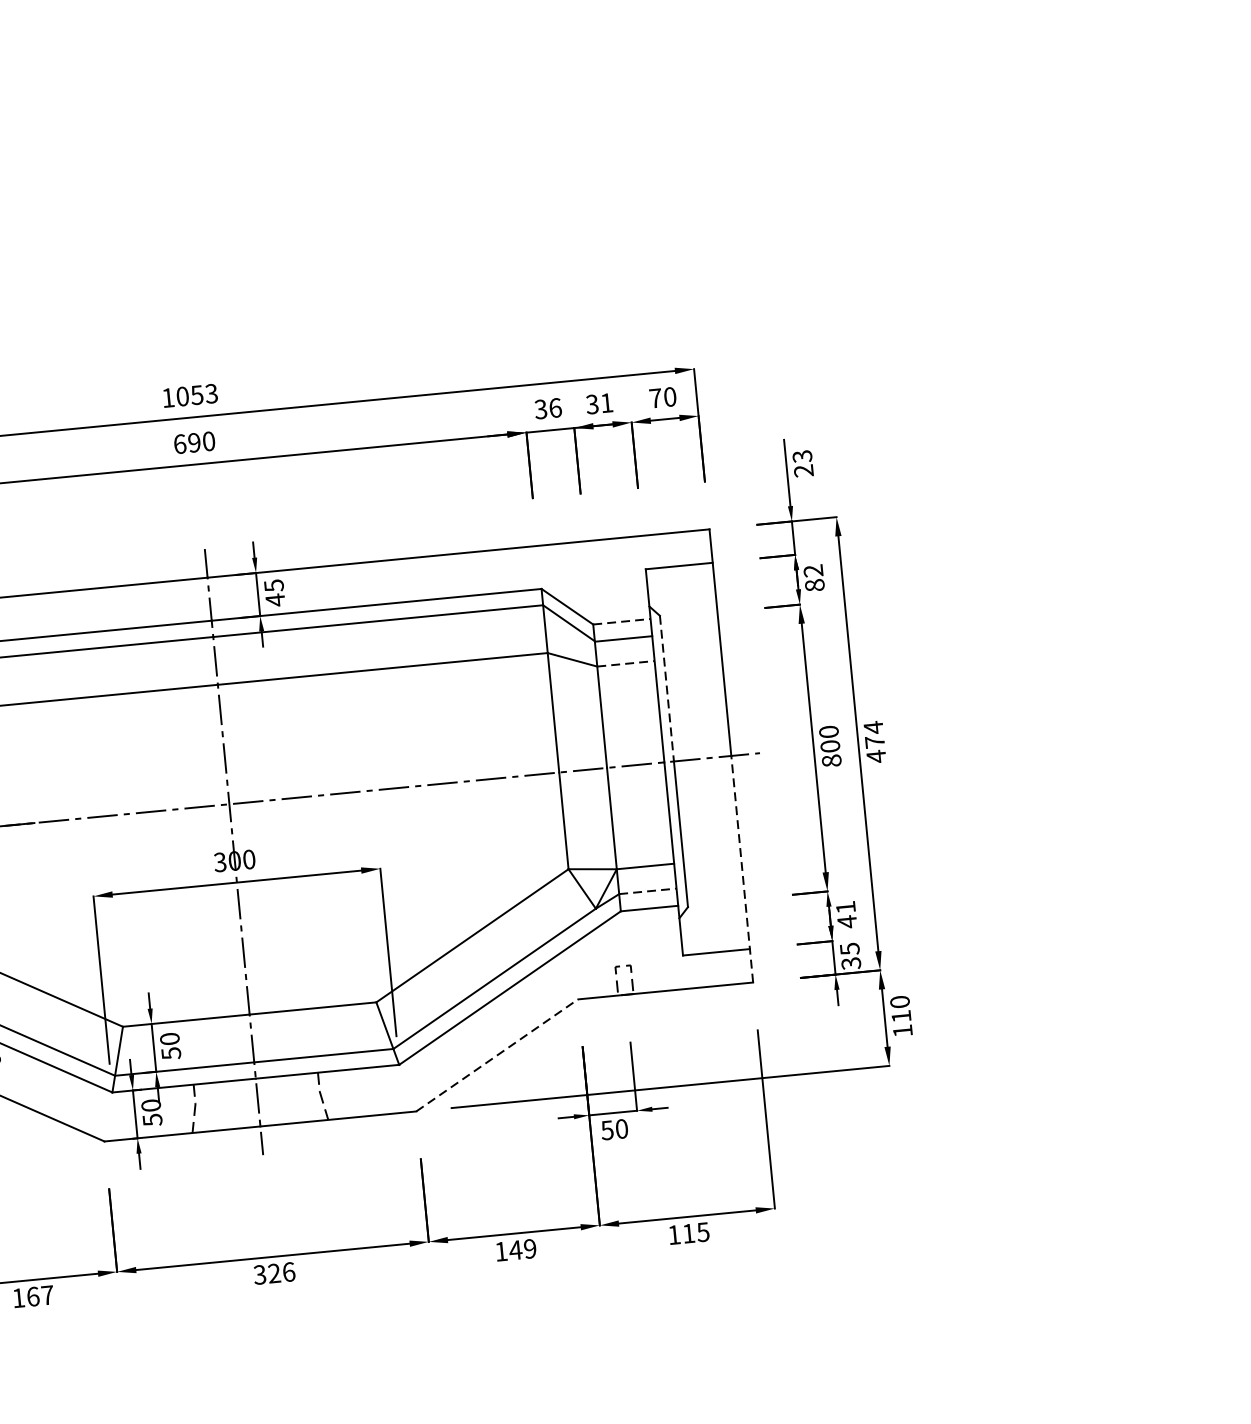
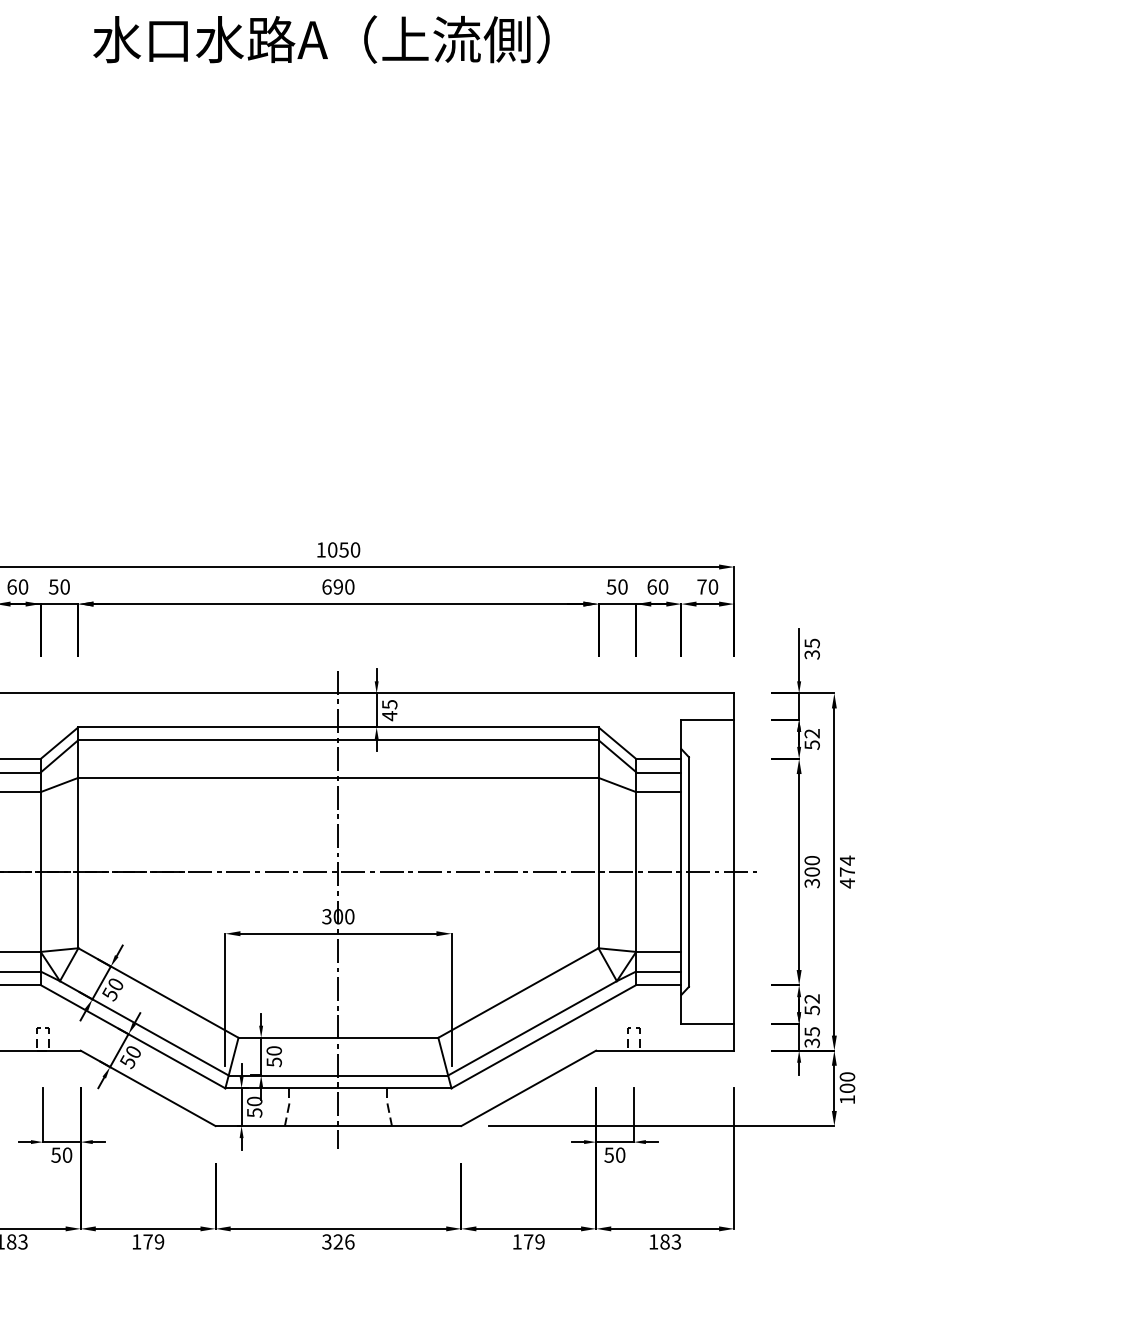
text: (211, 393) -> (355, 549), 1053 -> 1050
text: (599, 403) -> (657, 586), 31 -> 60
text: (548, 408) -> (617, 586), 36 -> 50
text: (802, 463) -> (811, 648), 23 -> 35
text: (813, 584) -> (811, 744), 82 -> 52
line: (621, 621) -> (658, 758), dashed -> solid
line: (625, 664) -> (658, 792), dashed -> solid
line: (666, 689) -> (688, 815), dashed -> solid
text: (830, 761) -> (811, 883), 800 -> 300
line: (742, 868) -> (734, 960), dashed -> solid
line: (647, 891) -> (658, 971), dashed -> solid
text: (845, 914) -> (811, 1004), 41 -> 52
text: (901, 1015) -> (847, 1087), 110 -> 100
line: (498, 1055) -> (529, 1088), dashed -> solid
text: (695, 1232) -> (670, 1241), 115 -> 183
text: (515, 1249) -> (528, 1241), 149 -> 179
text: (39, 1295) -> (153, 1241), 167 -> 179

